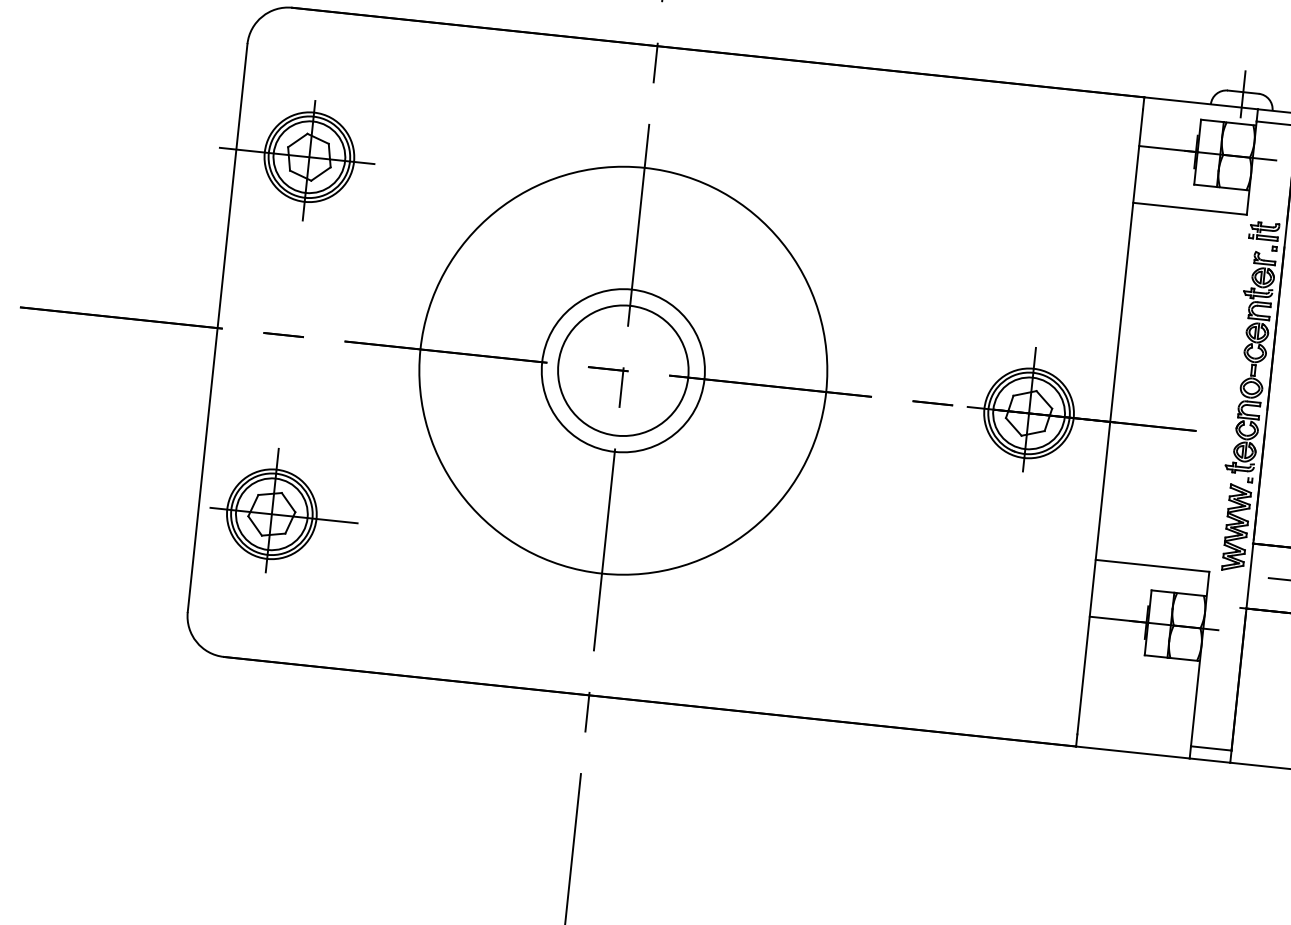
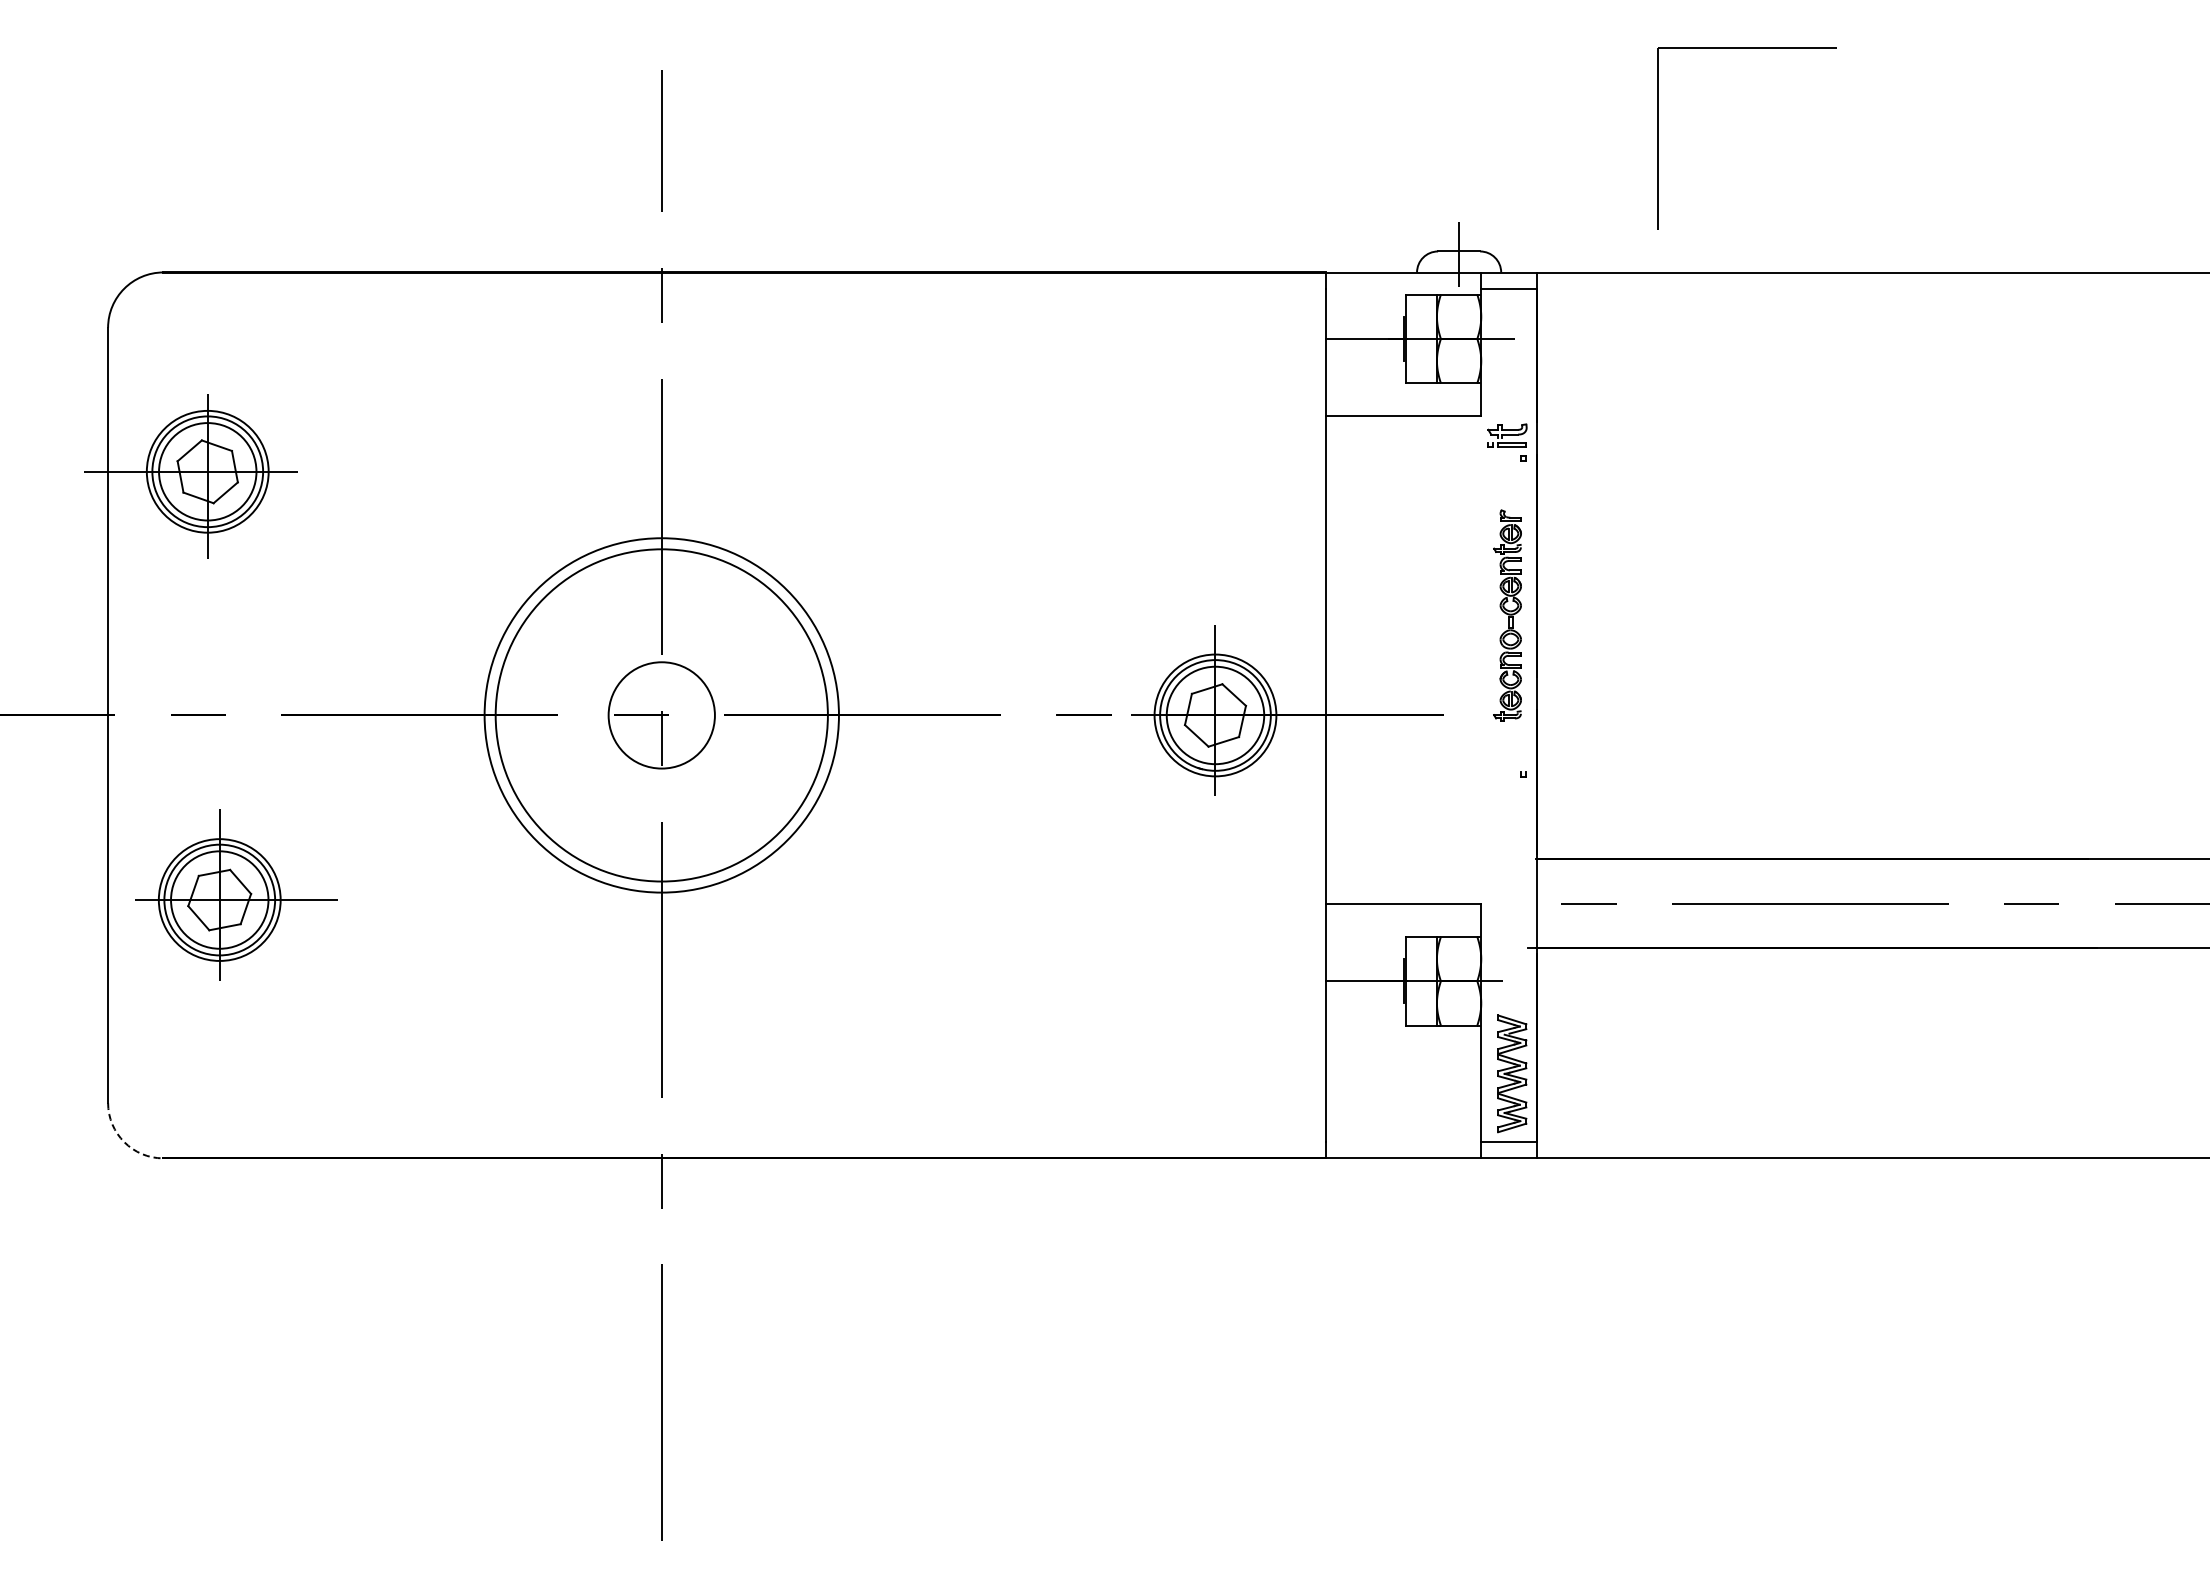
part: (1250, 362) -> (1507, 615), size x0.7
circle: (623, 370) -> (661, 715), size x0.6
circle: (623, 370) -> (661, 715), size x0.6
circle: (623, 370) -> (661, 715), size x1.6
part: (284, 511) -> (236, 894), moved
part: (1237, 527) -> (1512, 1073), moved
arc: (196, 642) -> (124, 1142), solid -> dashed

